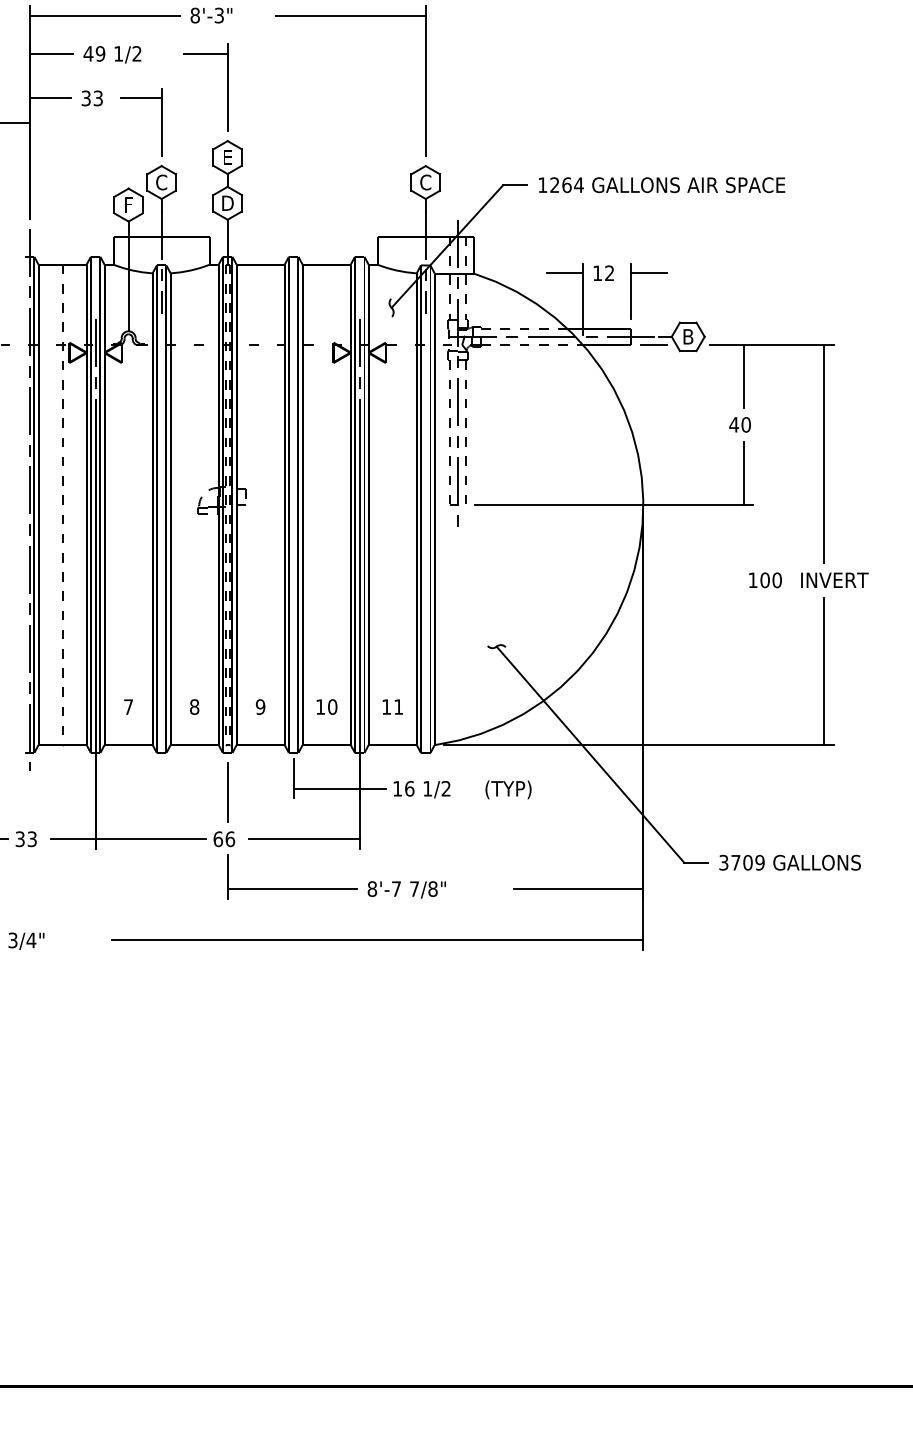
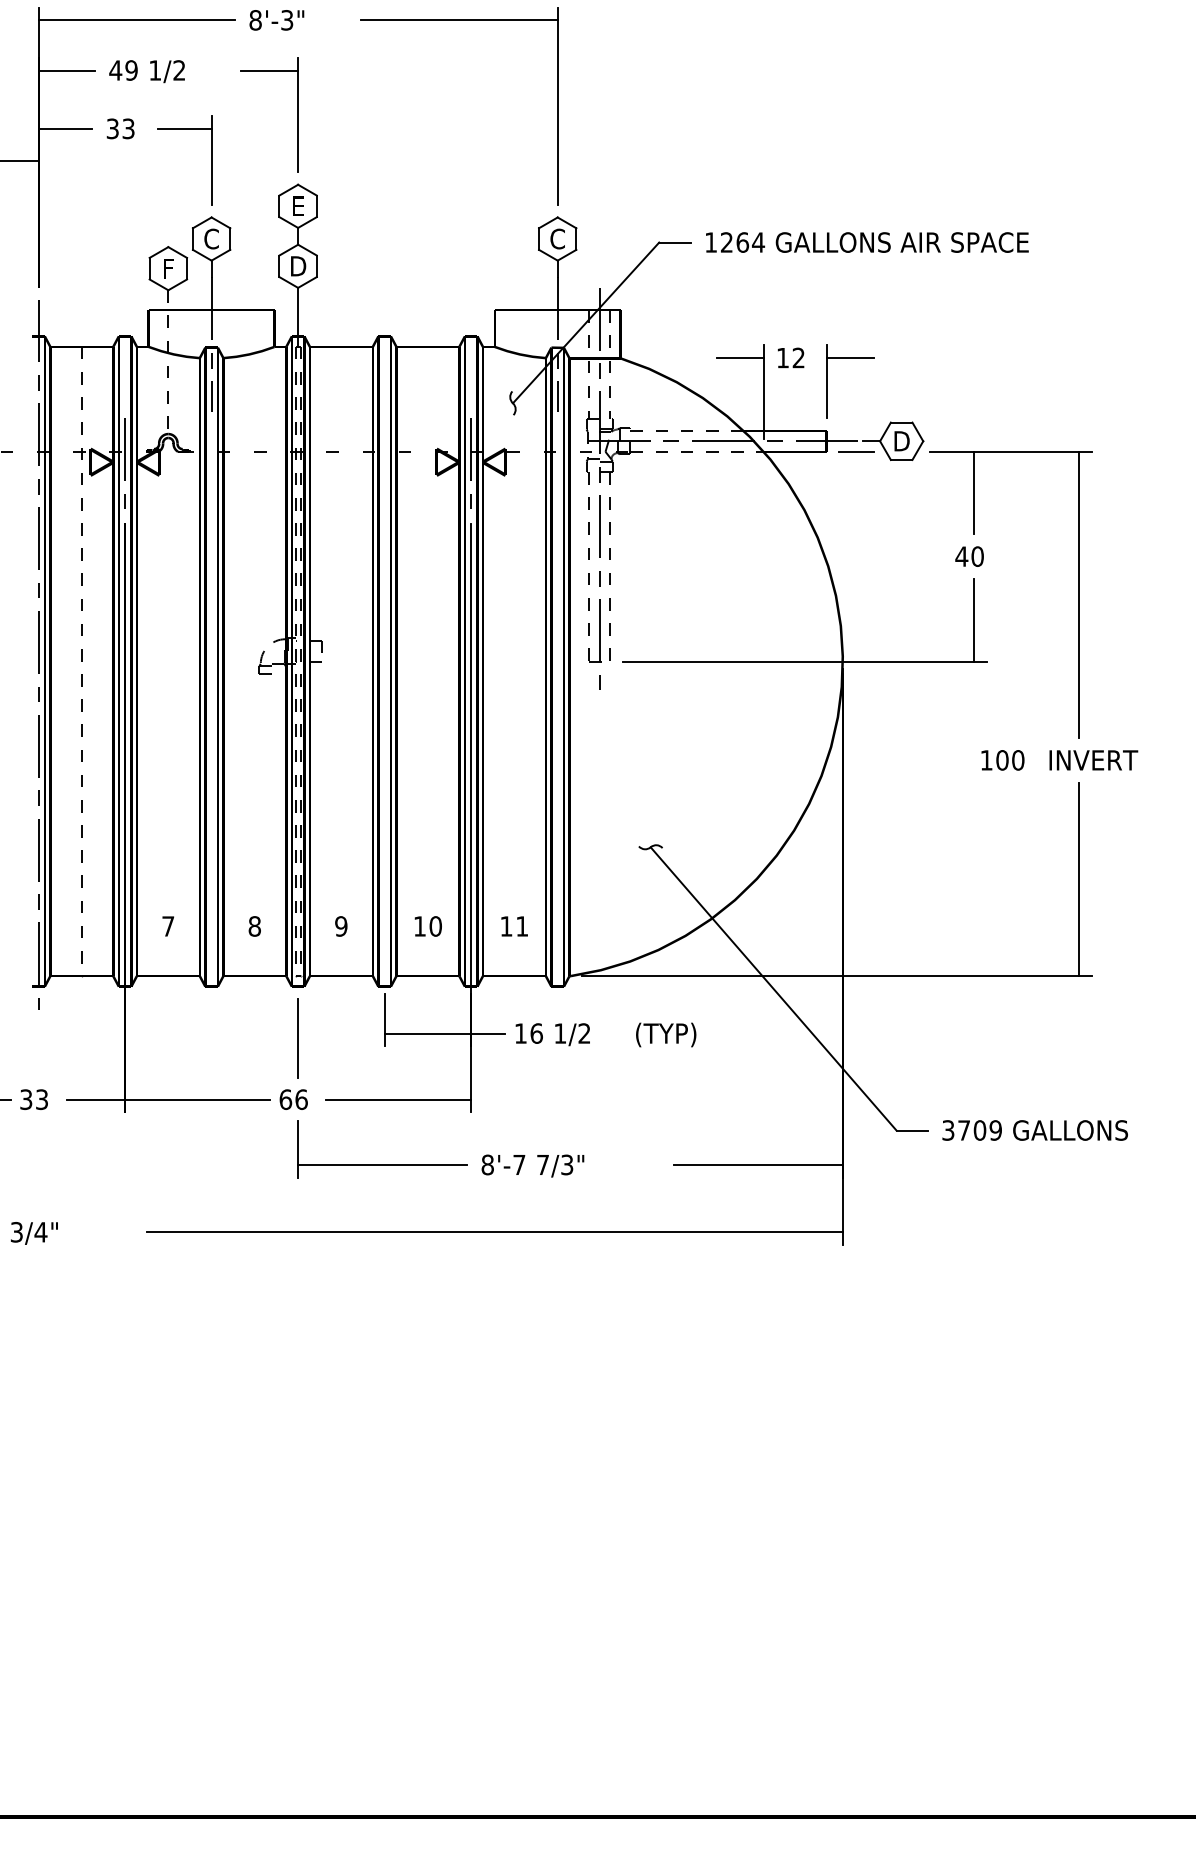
line: (128, 276) -> (168, 362), solid -> dashed
text: (688, 337) -> (901, 441), B -> D
text: (433, 888) -> (567, 1164), 7/8" -> 7/3"

